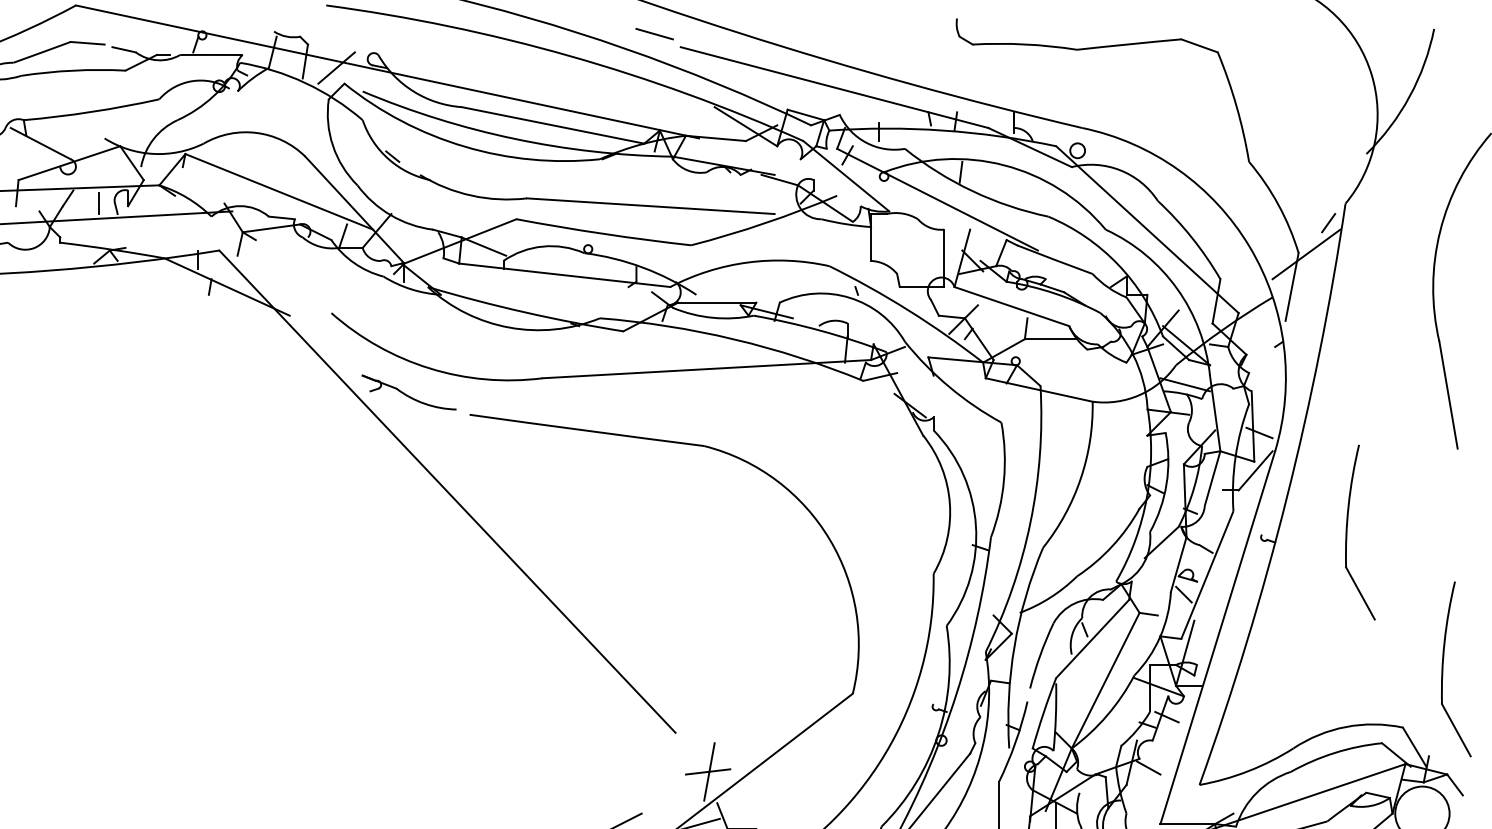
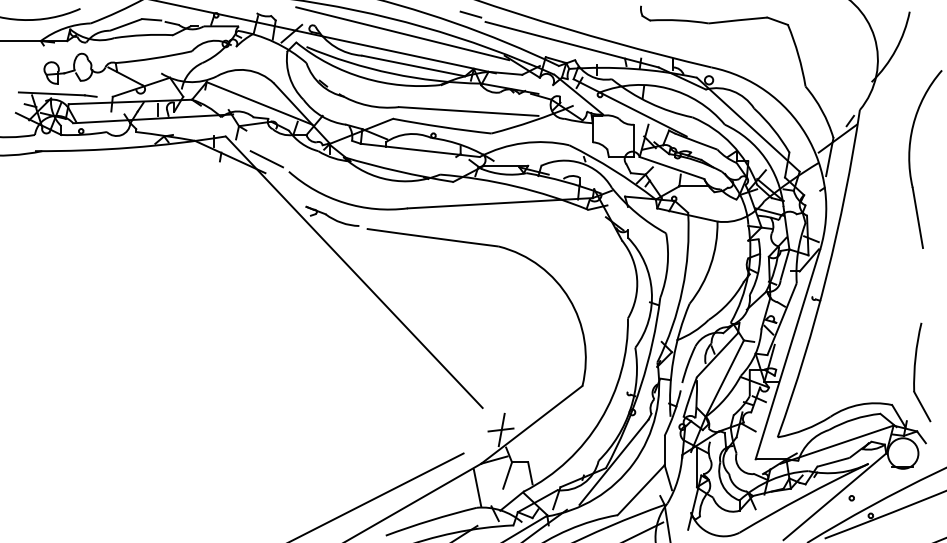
line: (533, 67) -> (402, 33), added
line: (291, 291) -> (266, 159), added
part: (1348, 533) -> (861, 295), removed

